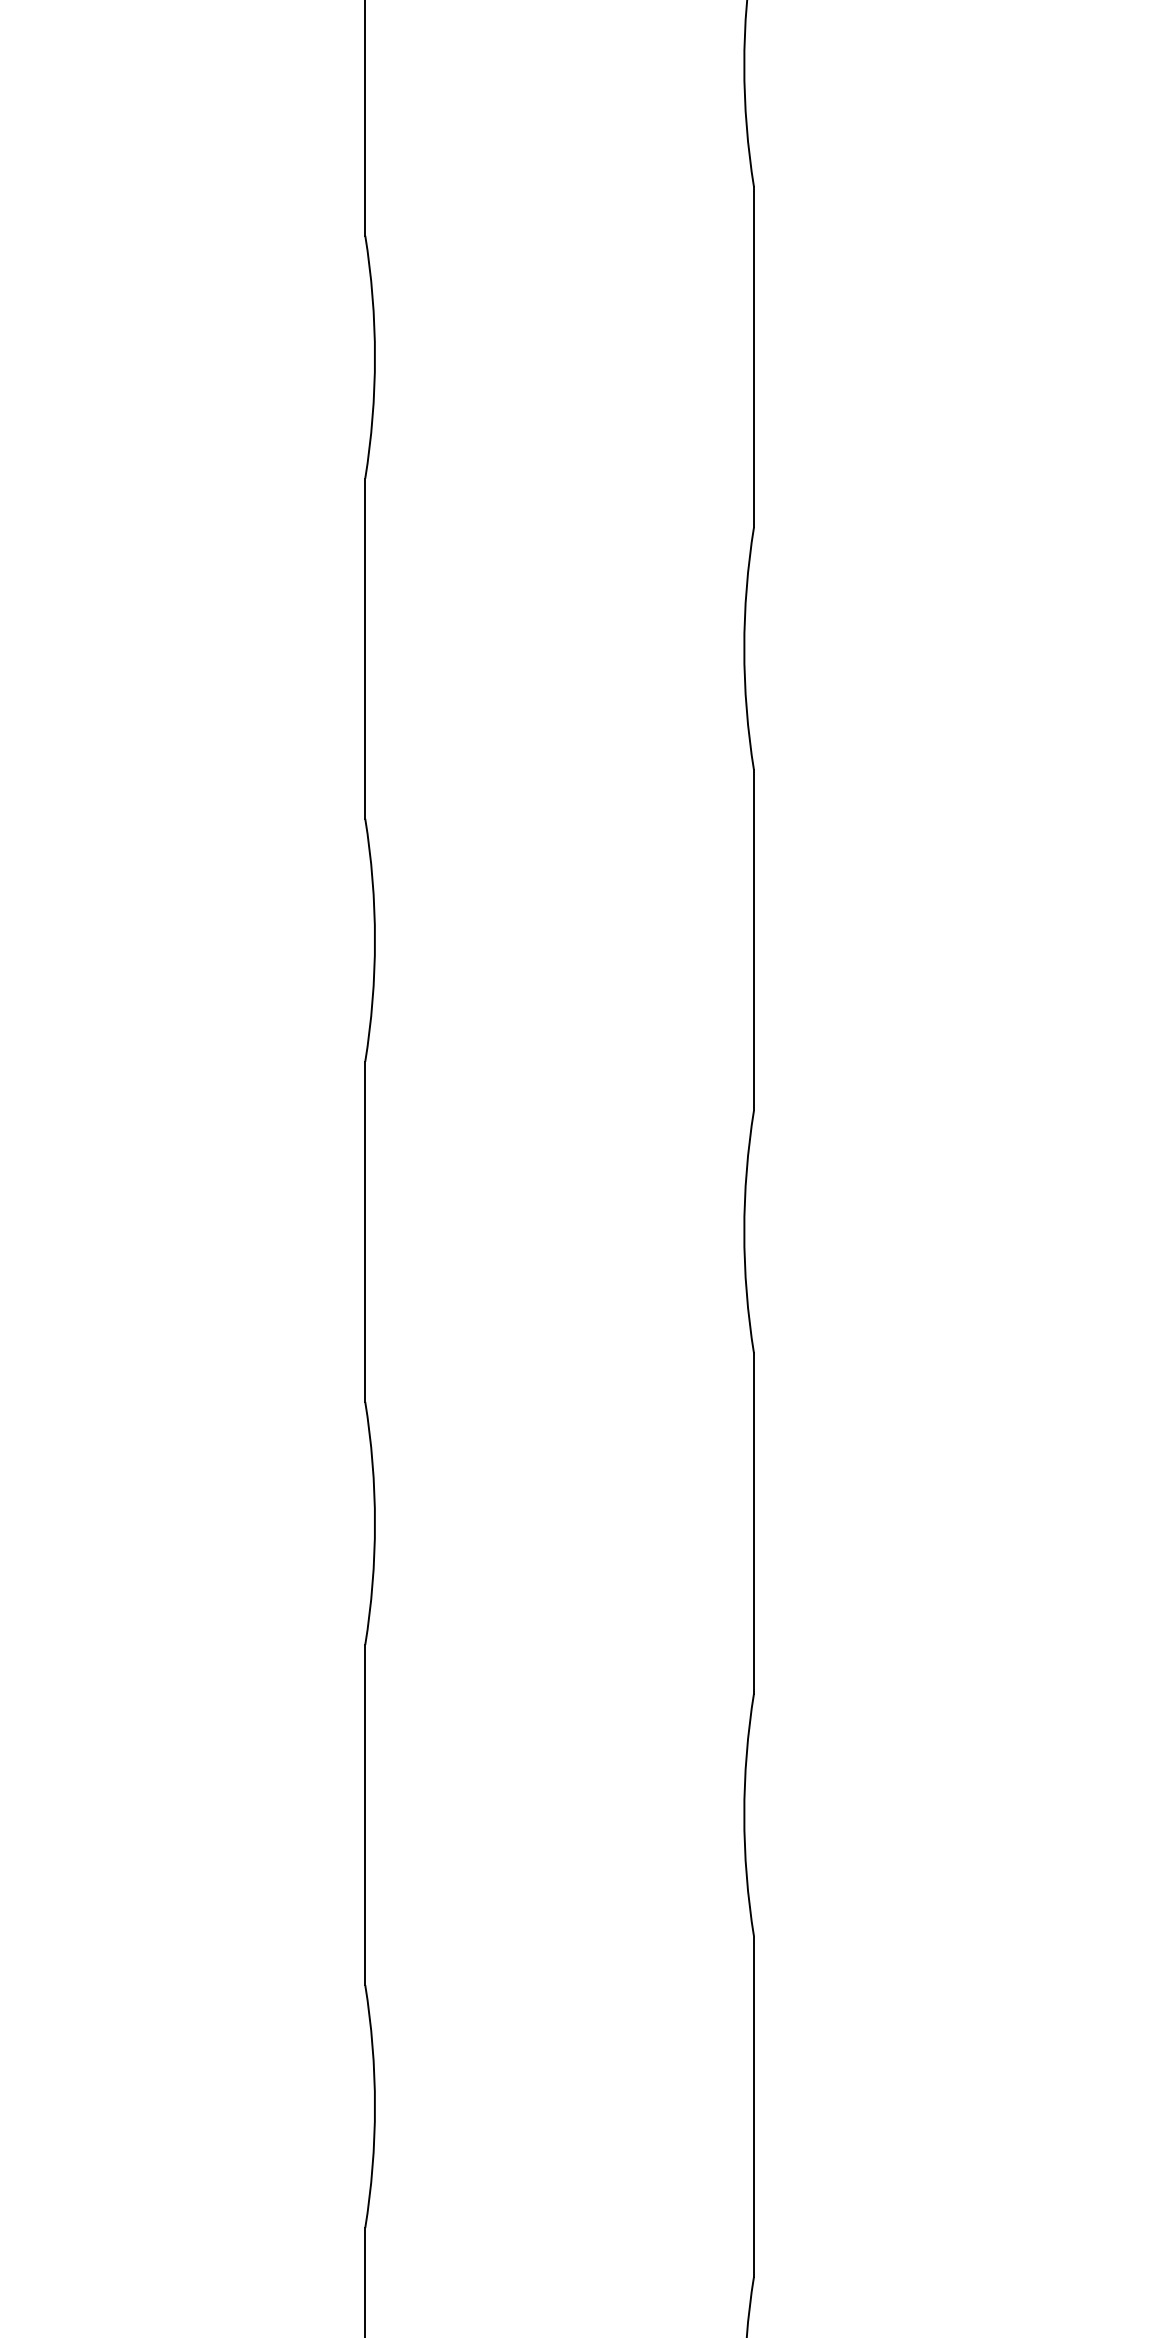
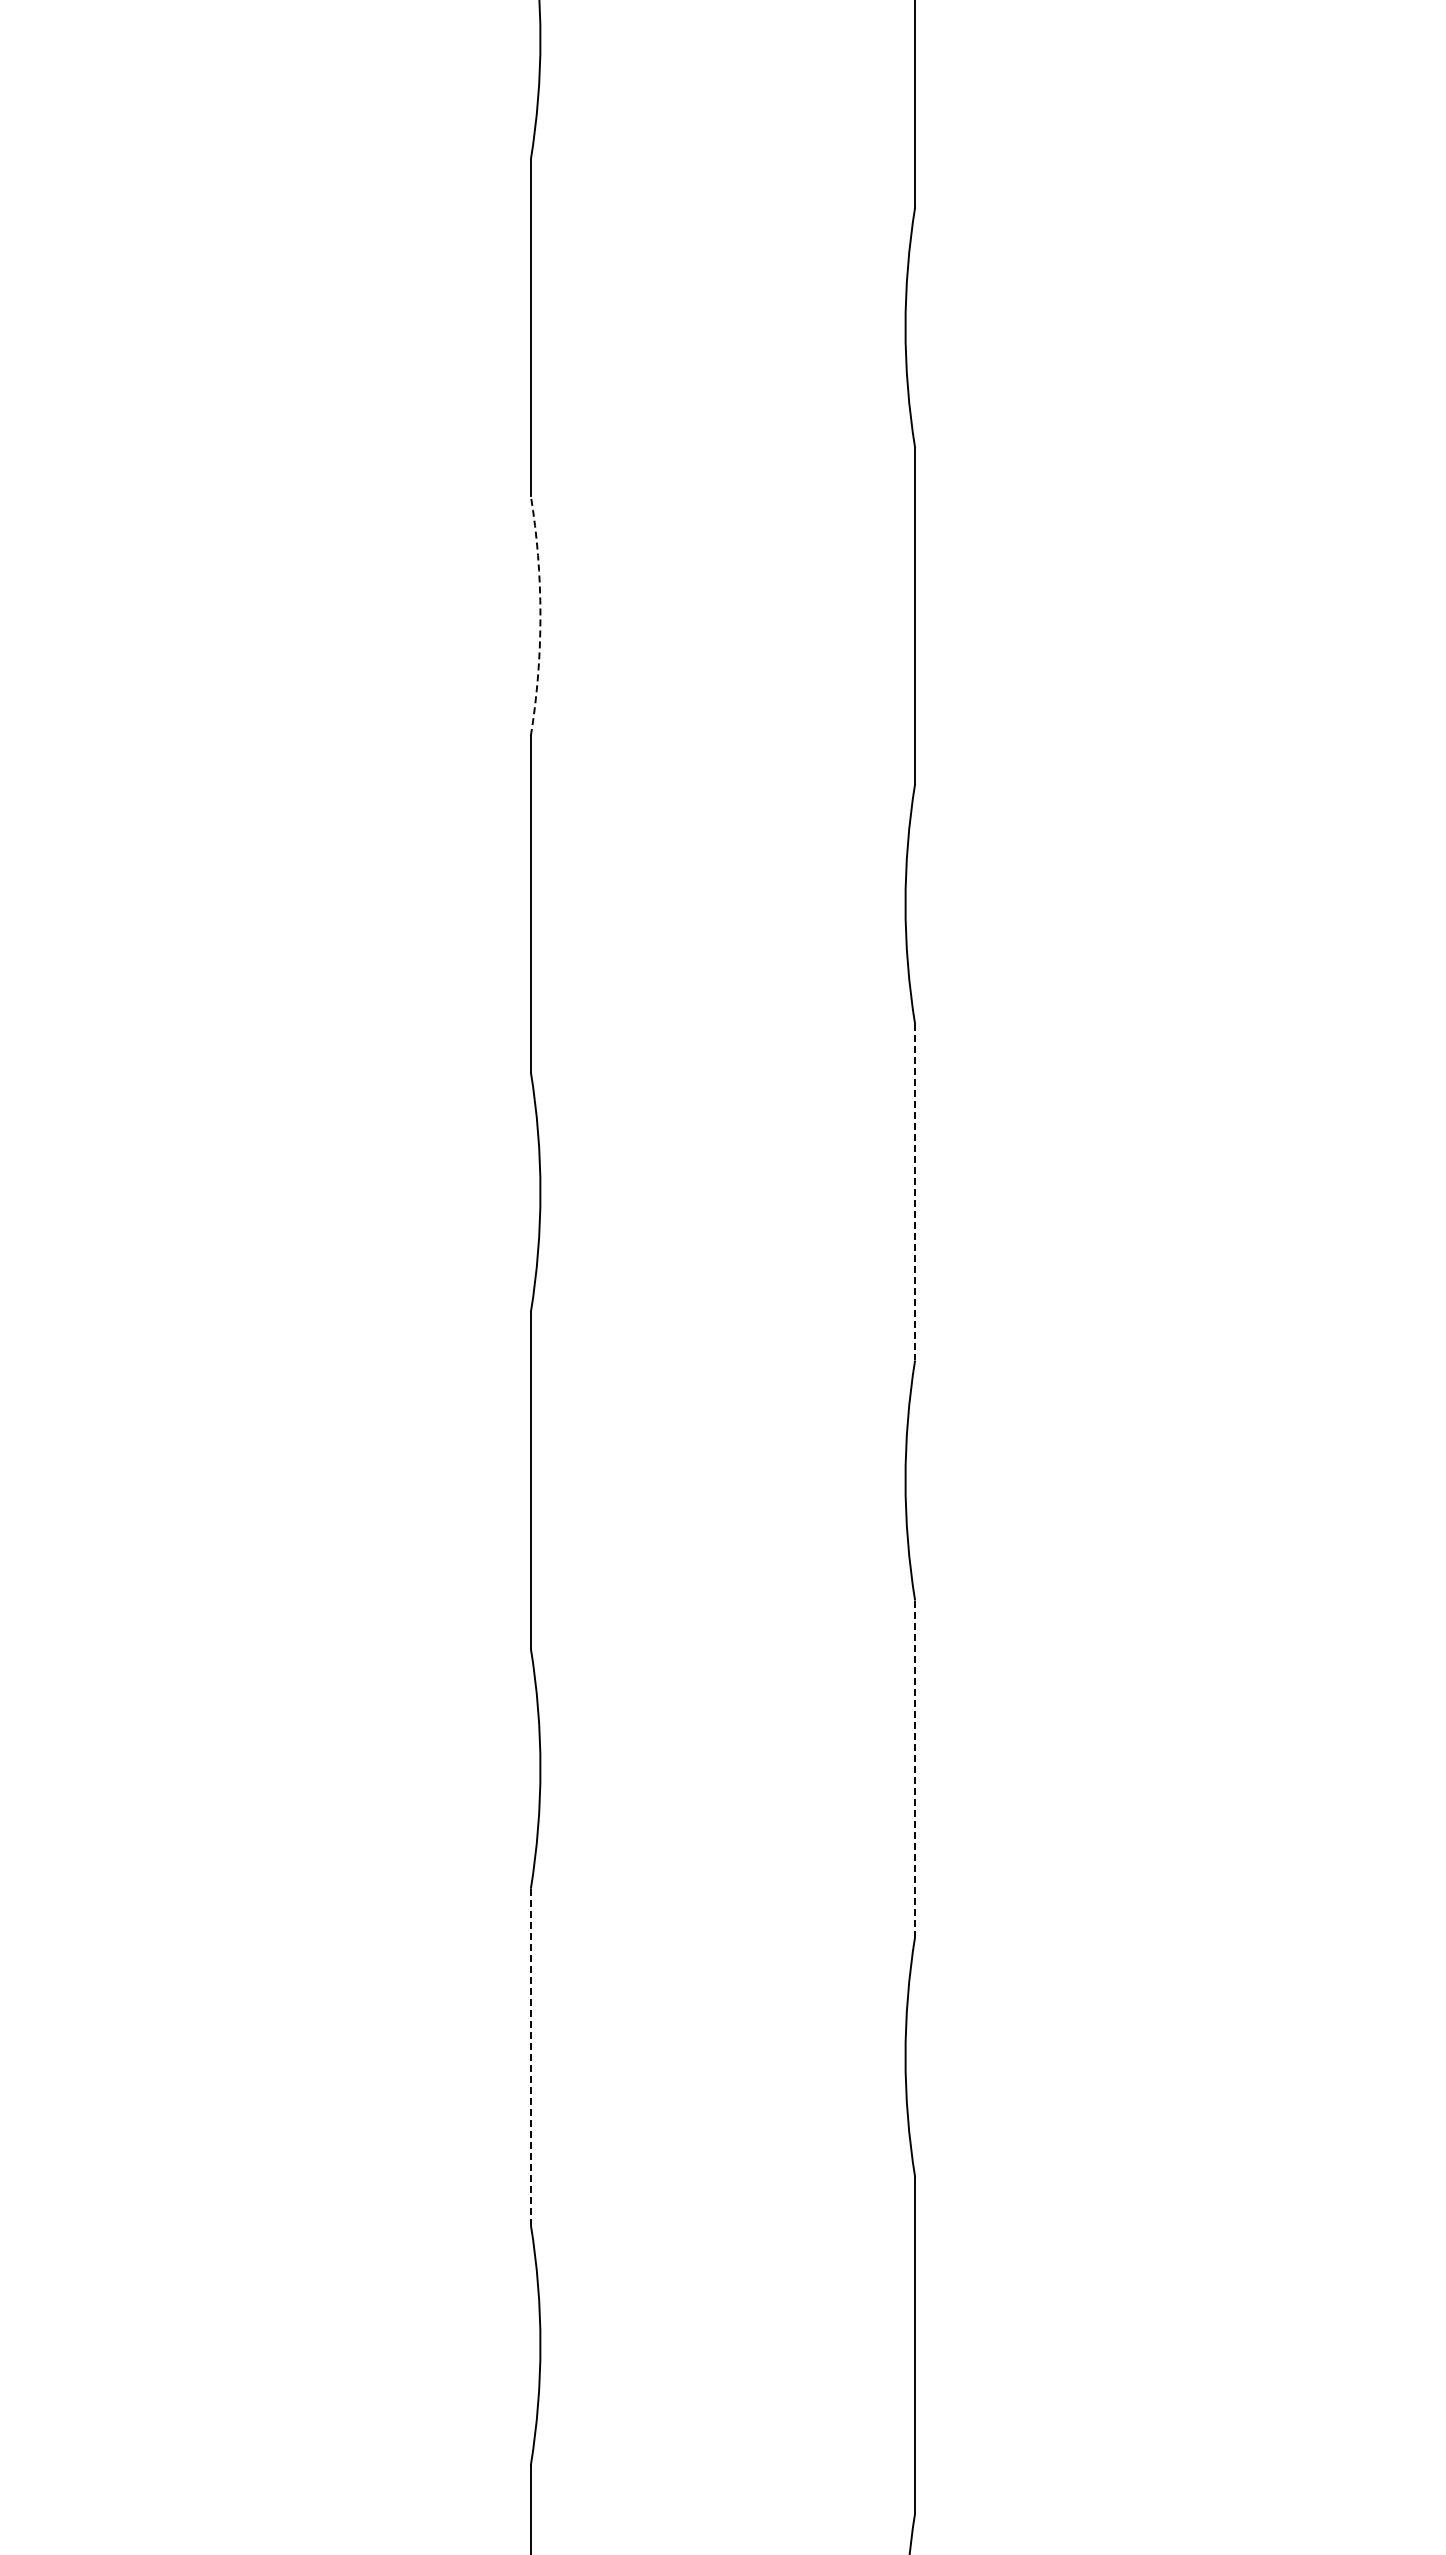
arc: (375, 356) -> (540, 615), solid -> dashed
line: (754, 940) -> (915, 1192), solid -> dashed
line: (754, 1524) -> (915, 1769), solid -> dashed
line: (364, 1815) -> (530, 2057), solid -> dashed

